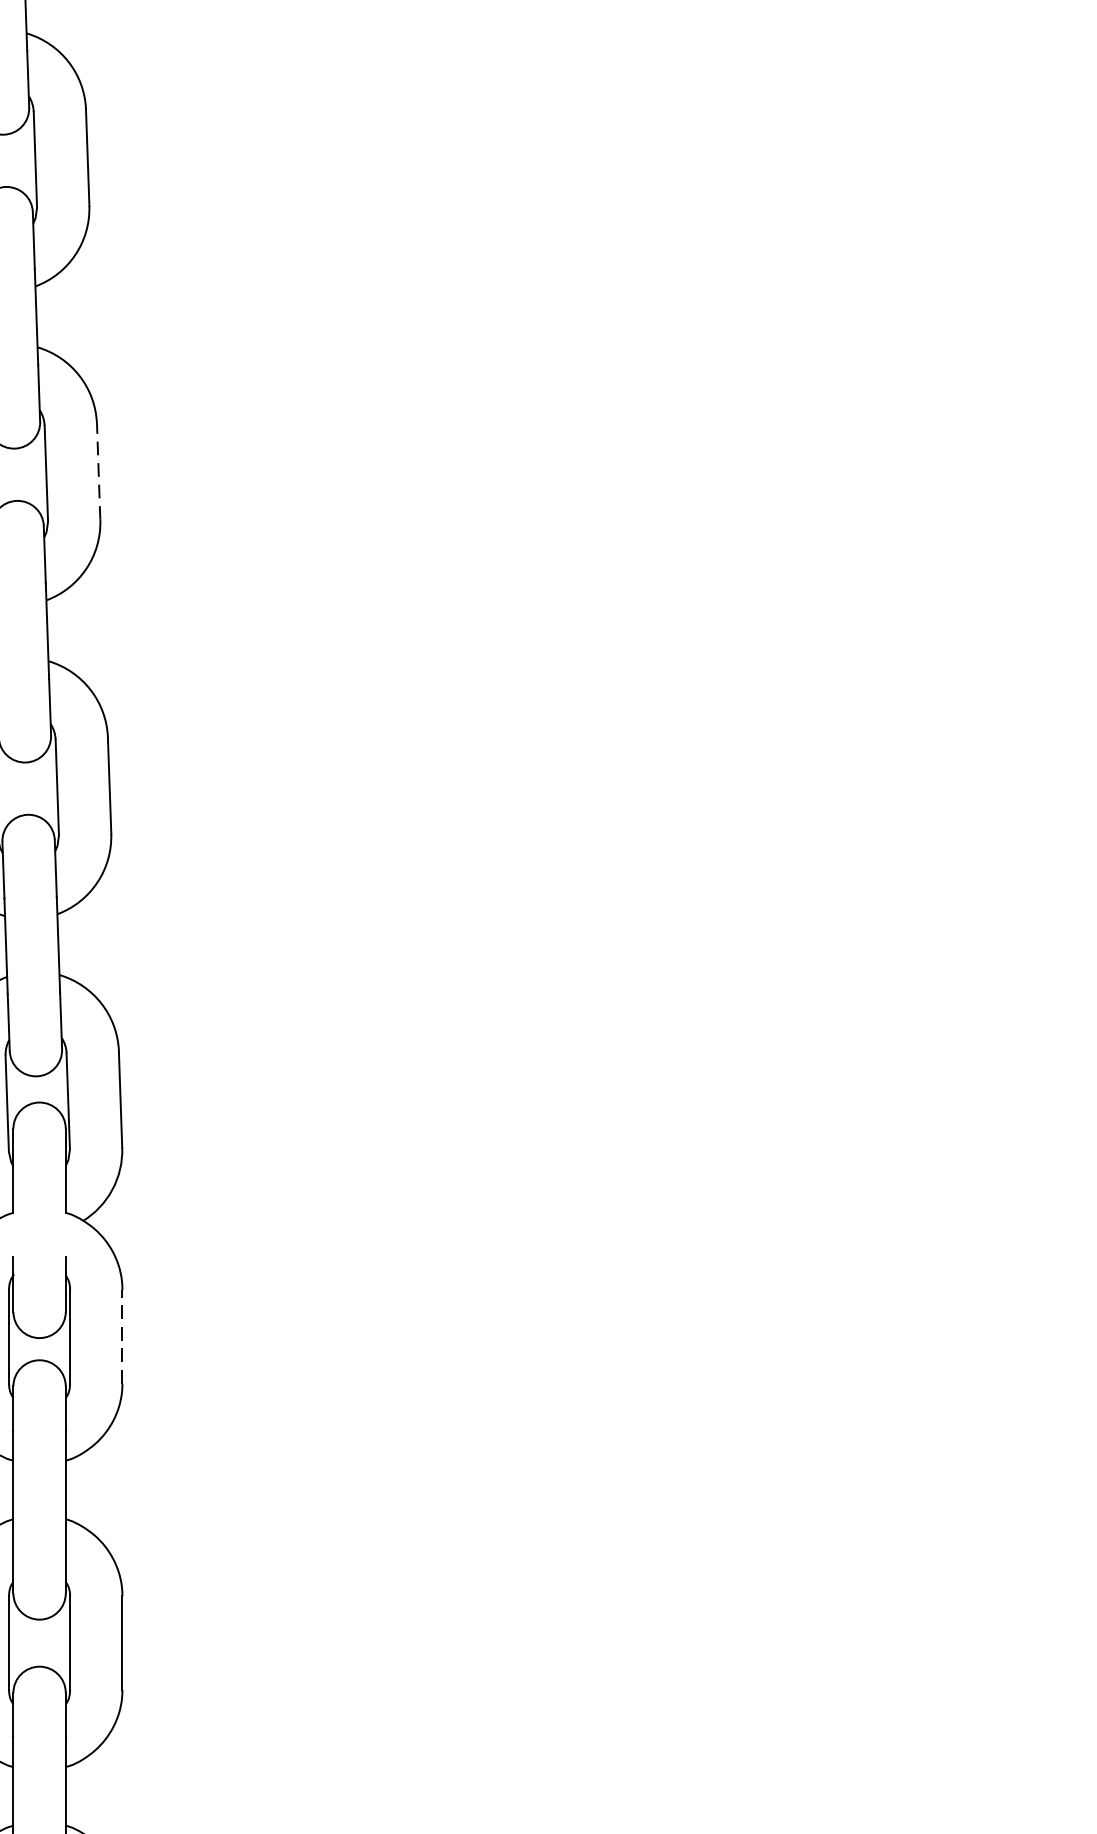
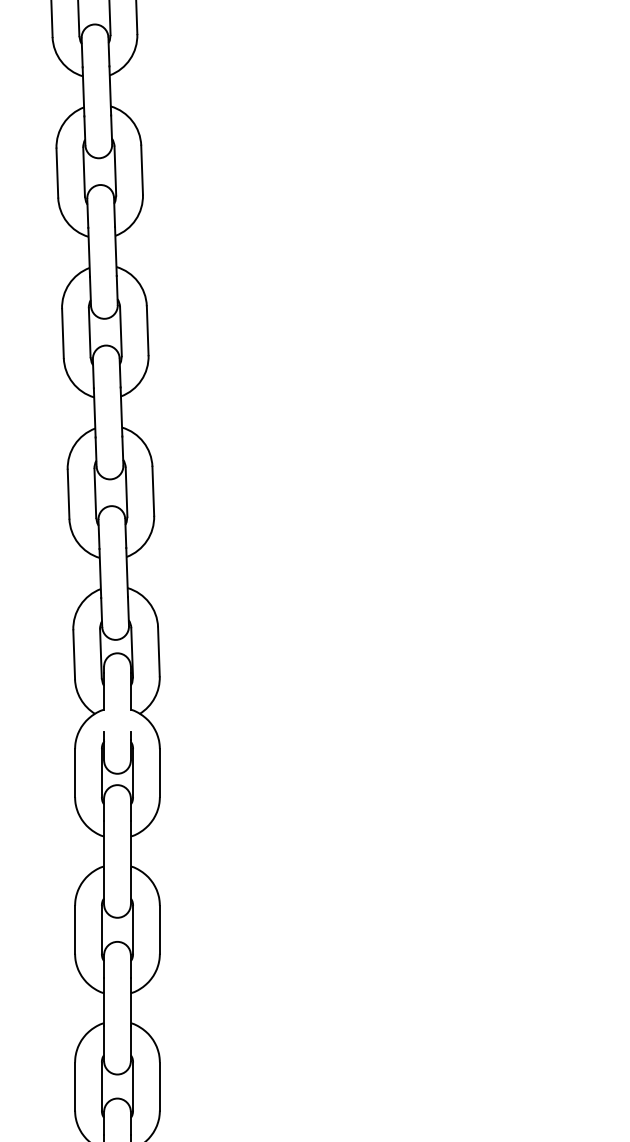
line: (98, 471) -> (147, 330), dashed -> solid
line: (121, 1337) -> (159, 773), dashed -> solid

